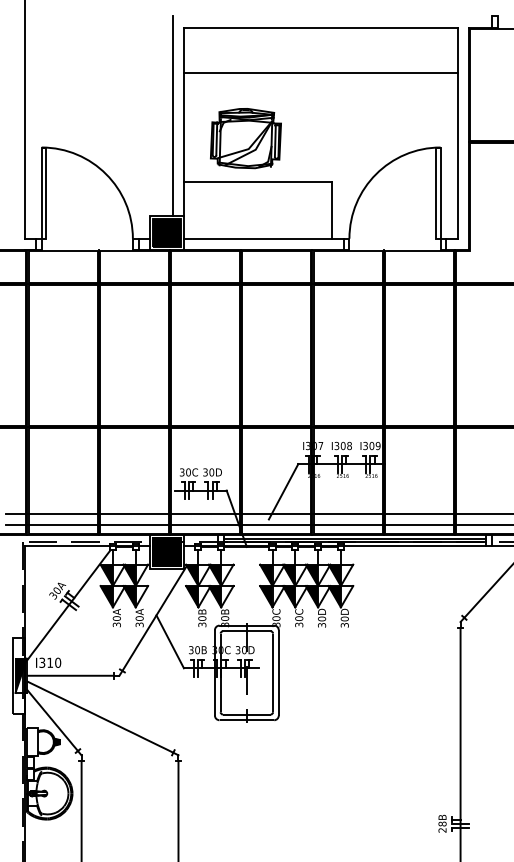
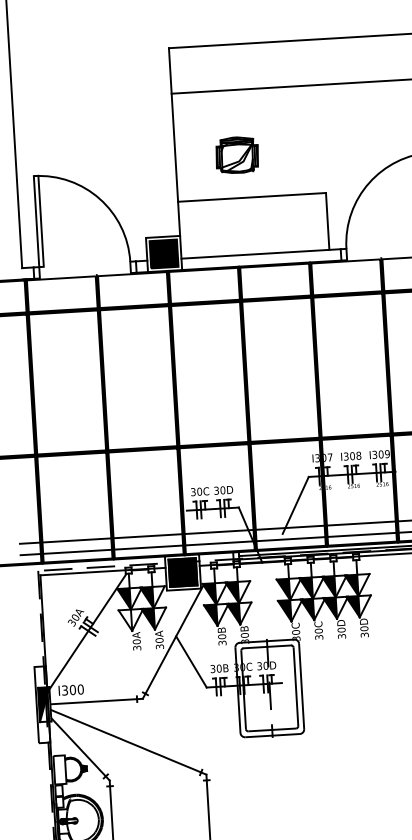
line: (172, 115) -> (162, 136), removed
part: (245, 138) -> (236, 155), size x0.6
fill: (106, 596) -> (125, 620), removed
text: (50, 662) -> (73, 689), I310 -> I300

